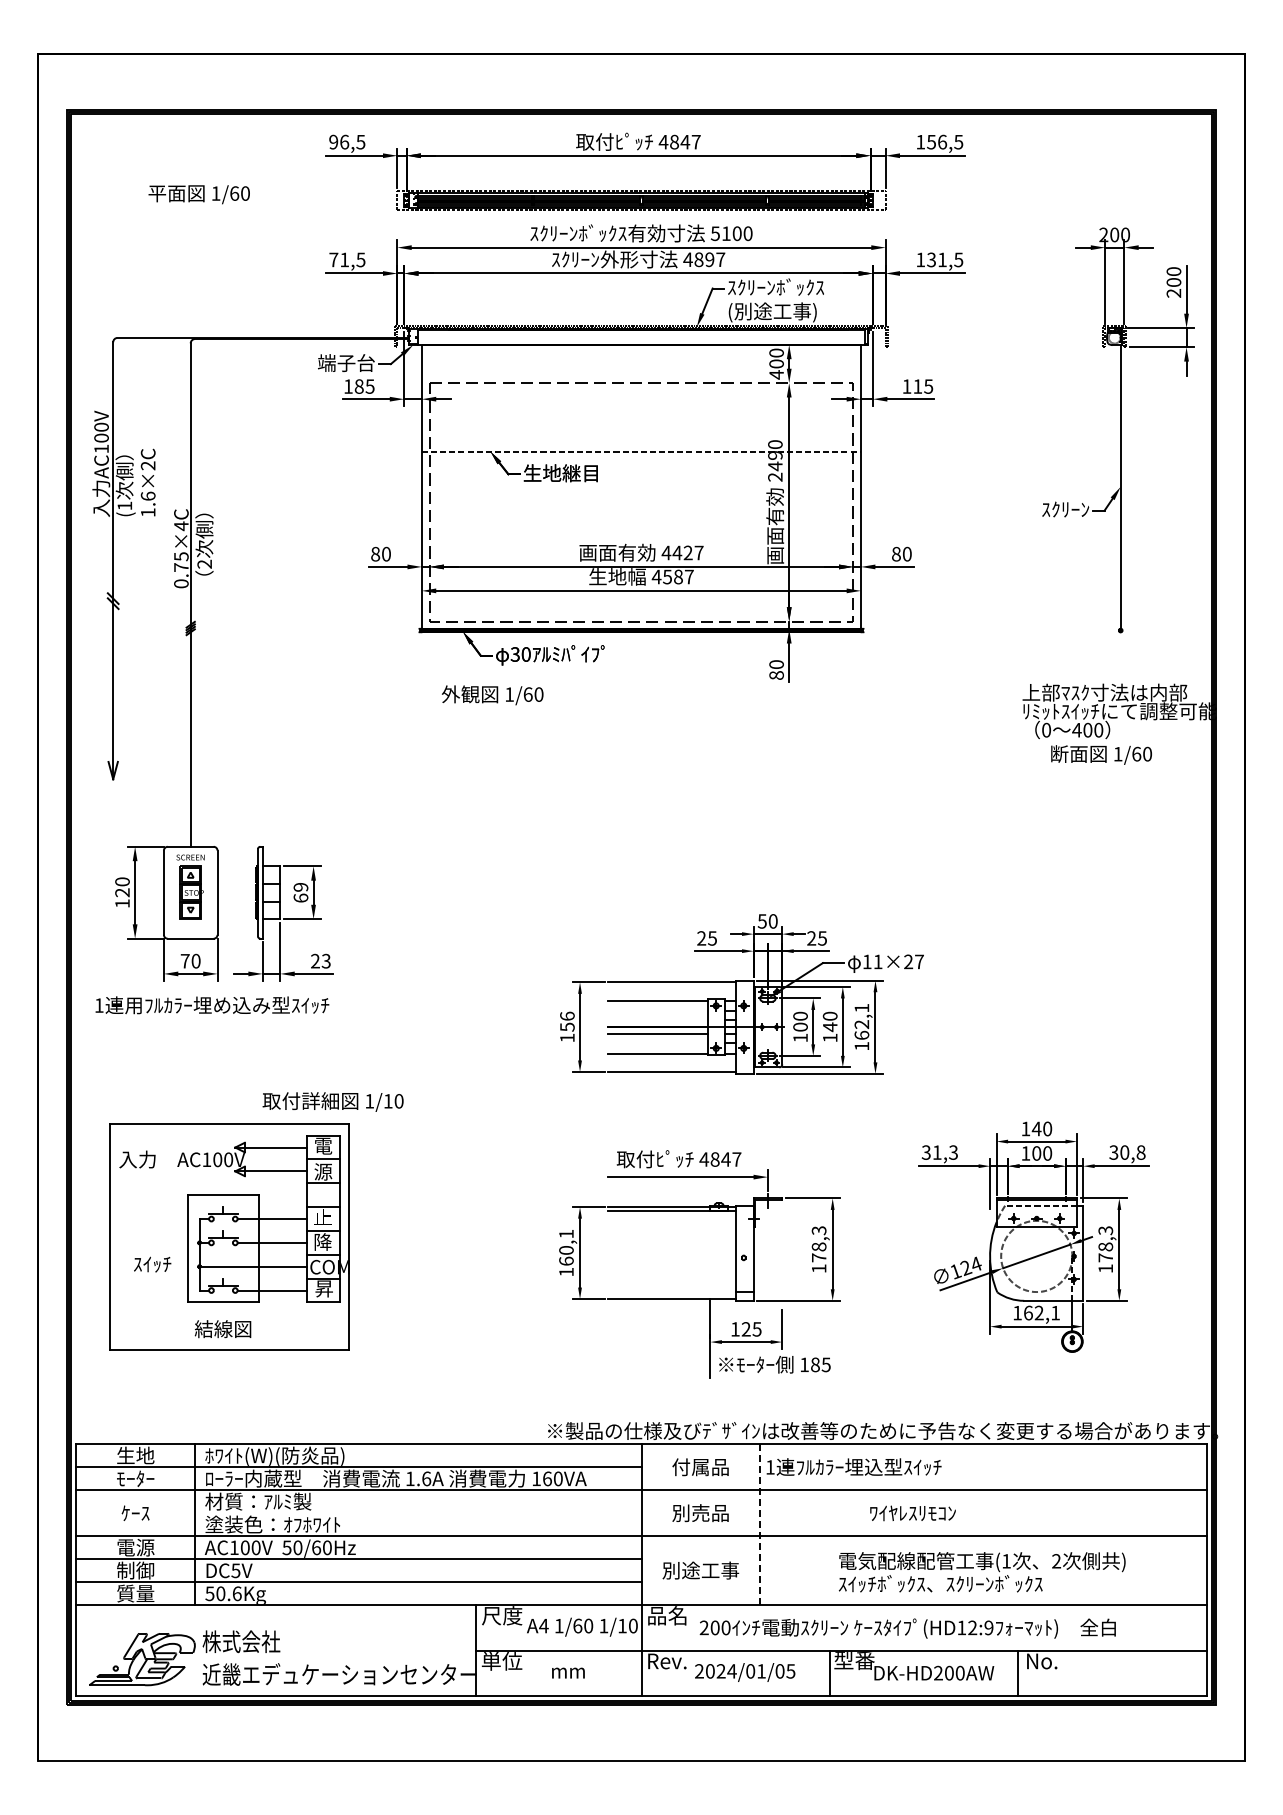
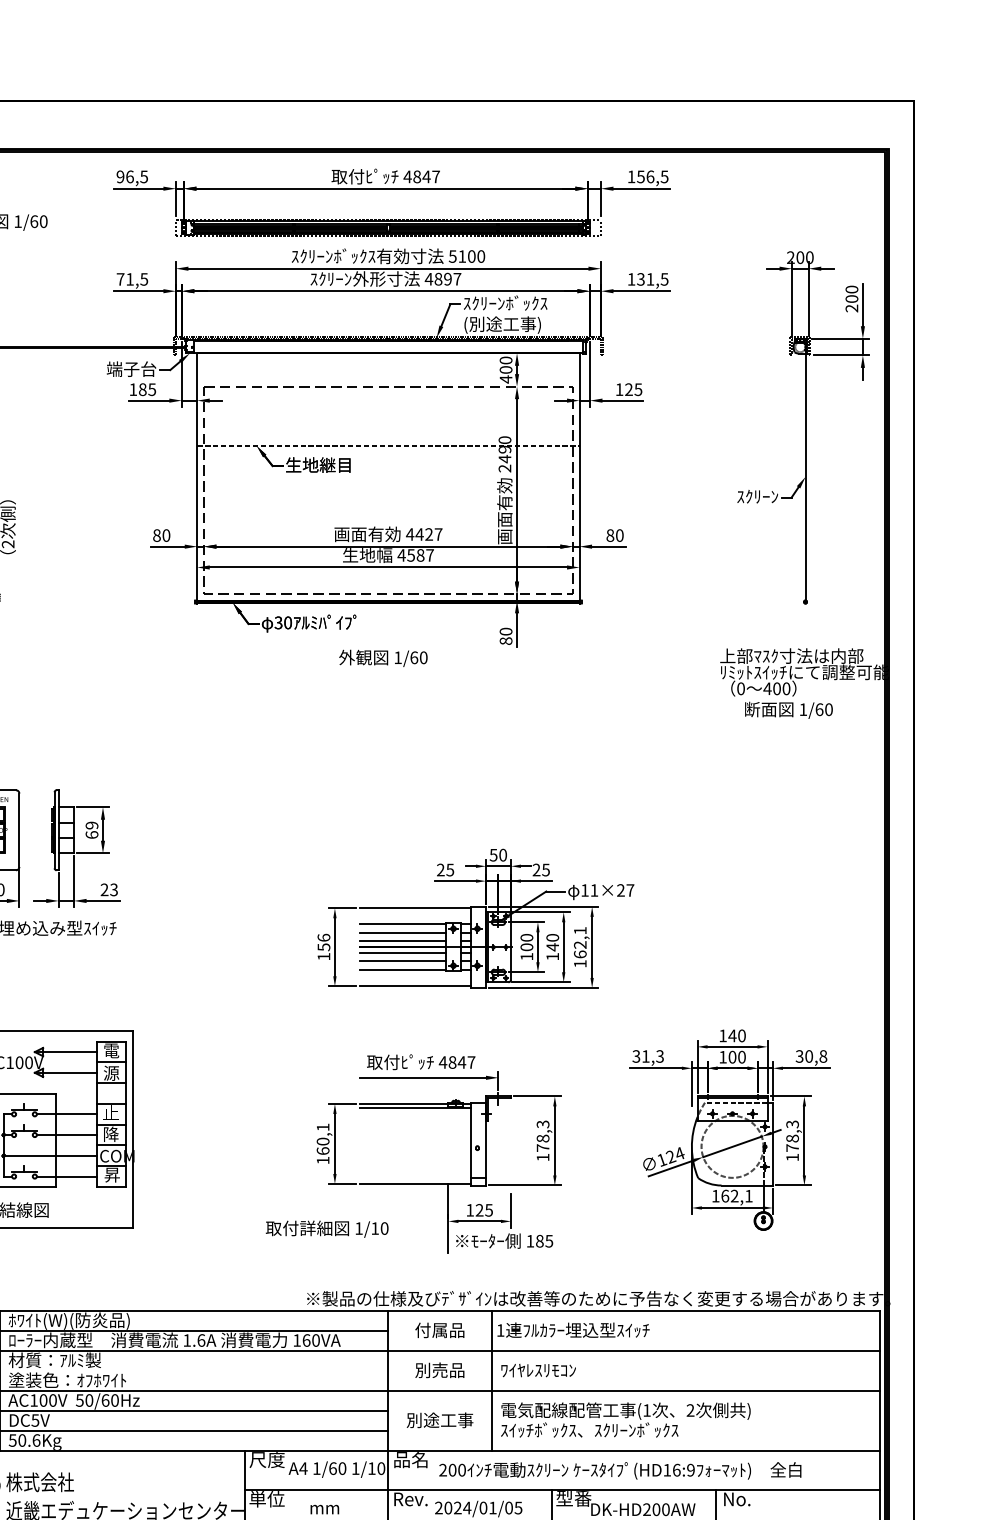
text: (917, 386) -> (628, 389), 115 -> 125
text: (492, 695) -> (383, 658), moved
line: (657, 1011) -> (402, 933), added
line: (657, 1020) -> (402, 941), added
line: (657, 1043) -> (402, 961), added
text: (332, 1101) -> (326, 1228), moved
text: (912, 1513) -> (538, 1370), moved
line: (760, 1524) -> (492, 1380), dashed -> solid
text: (982, 1572) -> (626, 1420), moved
text: (972, 1627) -> (676, 1469), (HD12:9 -> (HD16:9

